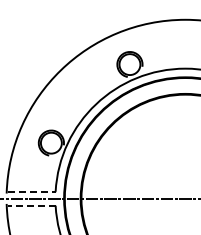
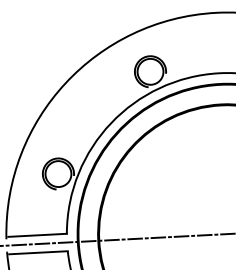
line: (31, 191) -> (36, 235), dashed -> solid
line: (31, 205) -> (37, 252), dashed -> solid

